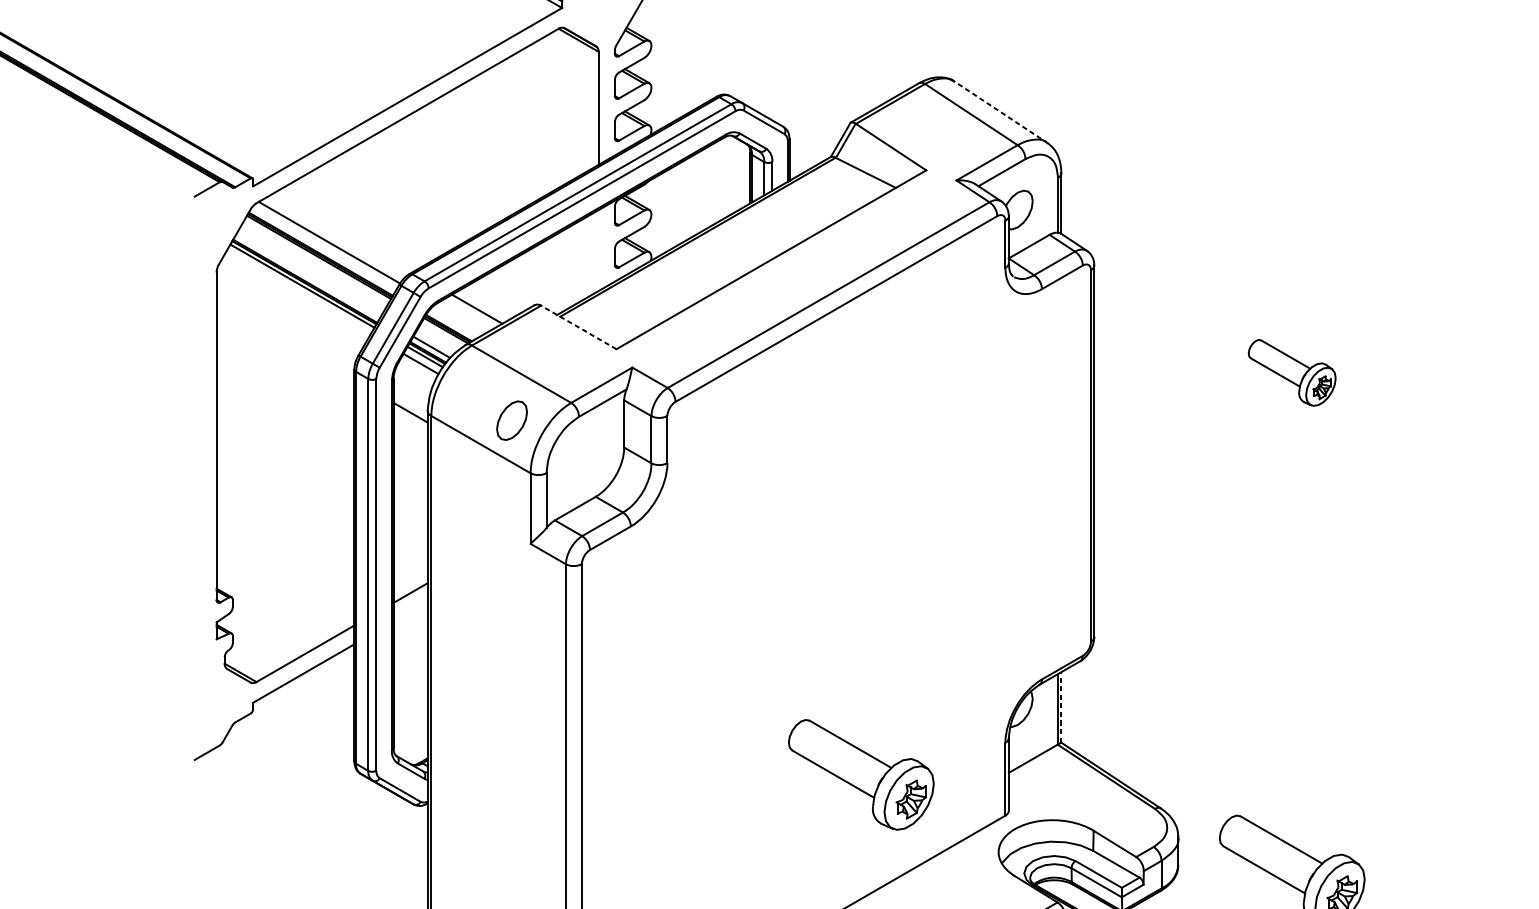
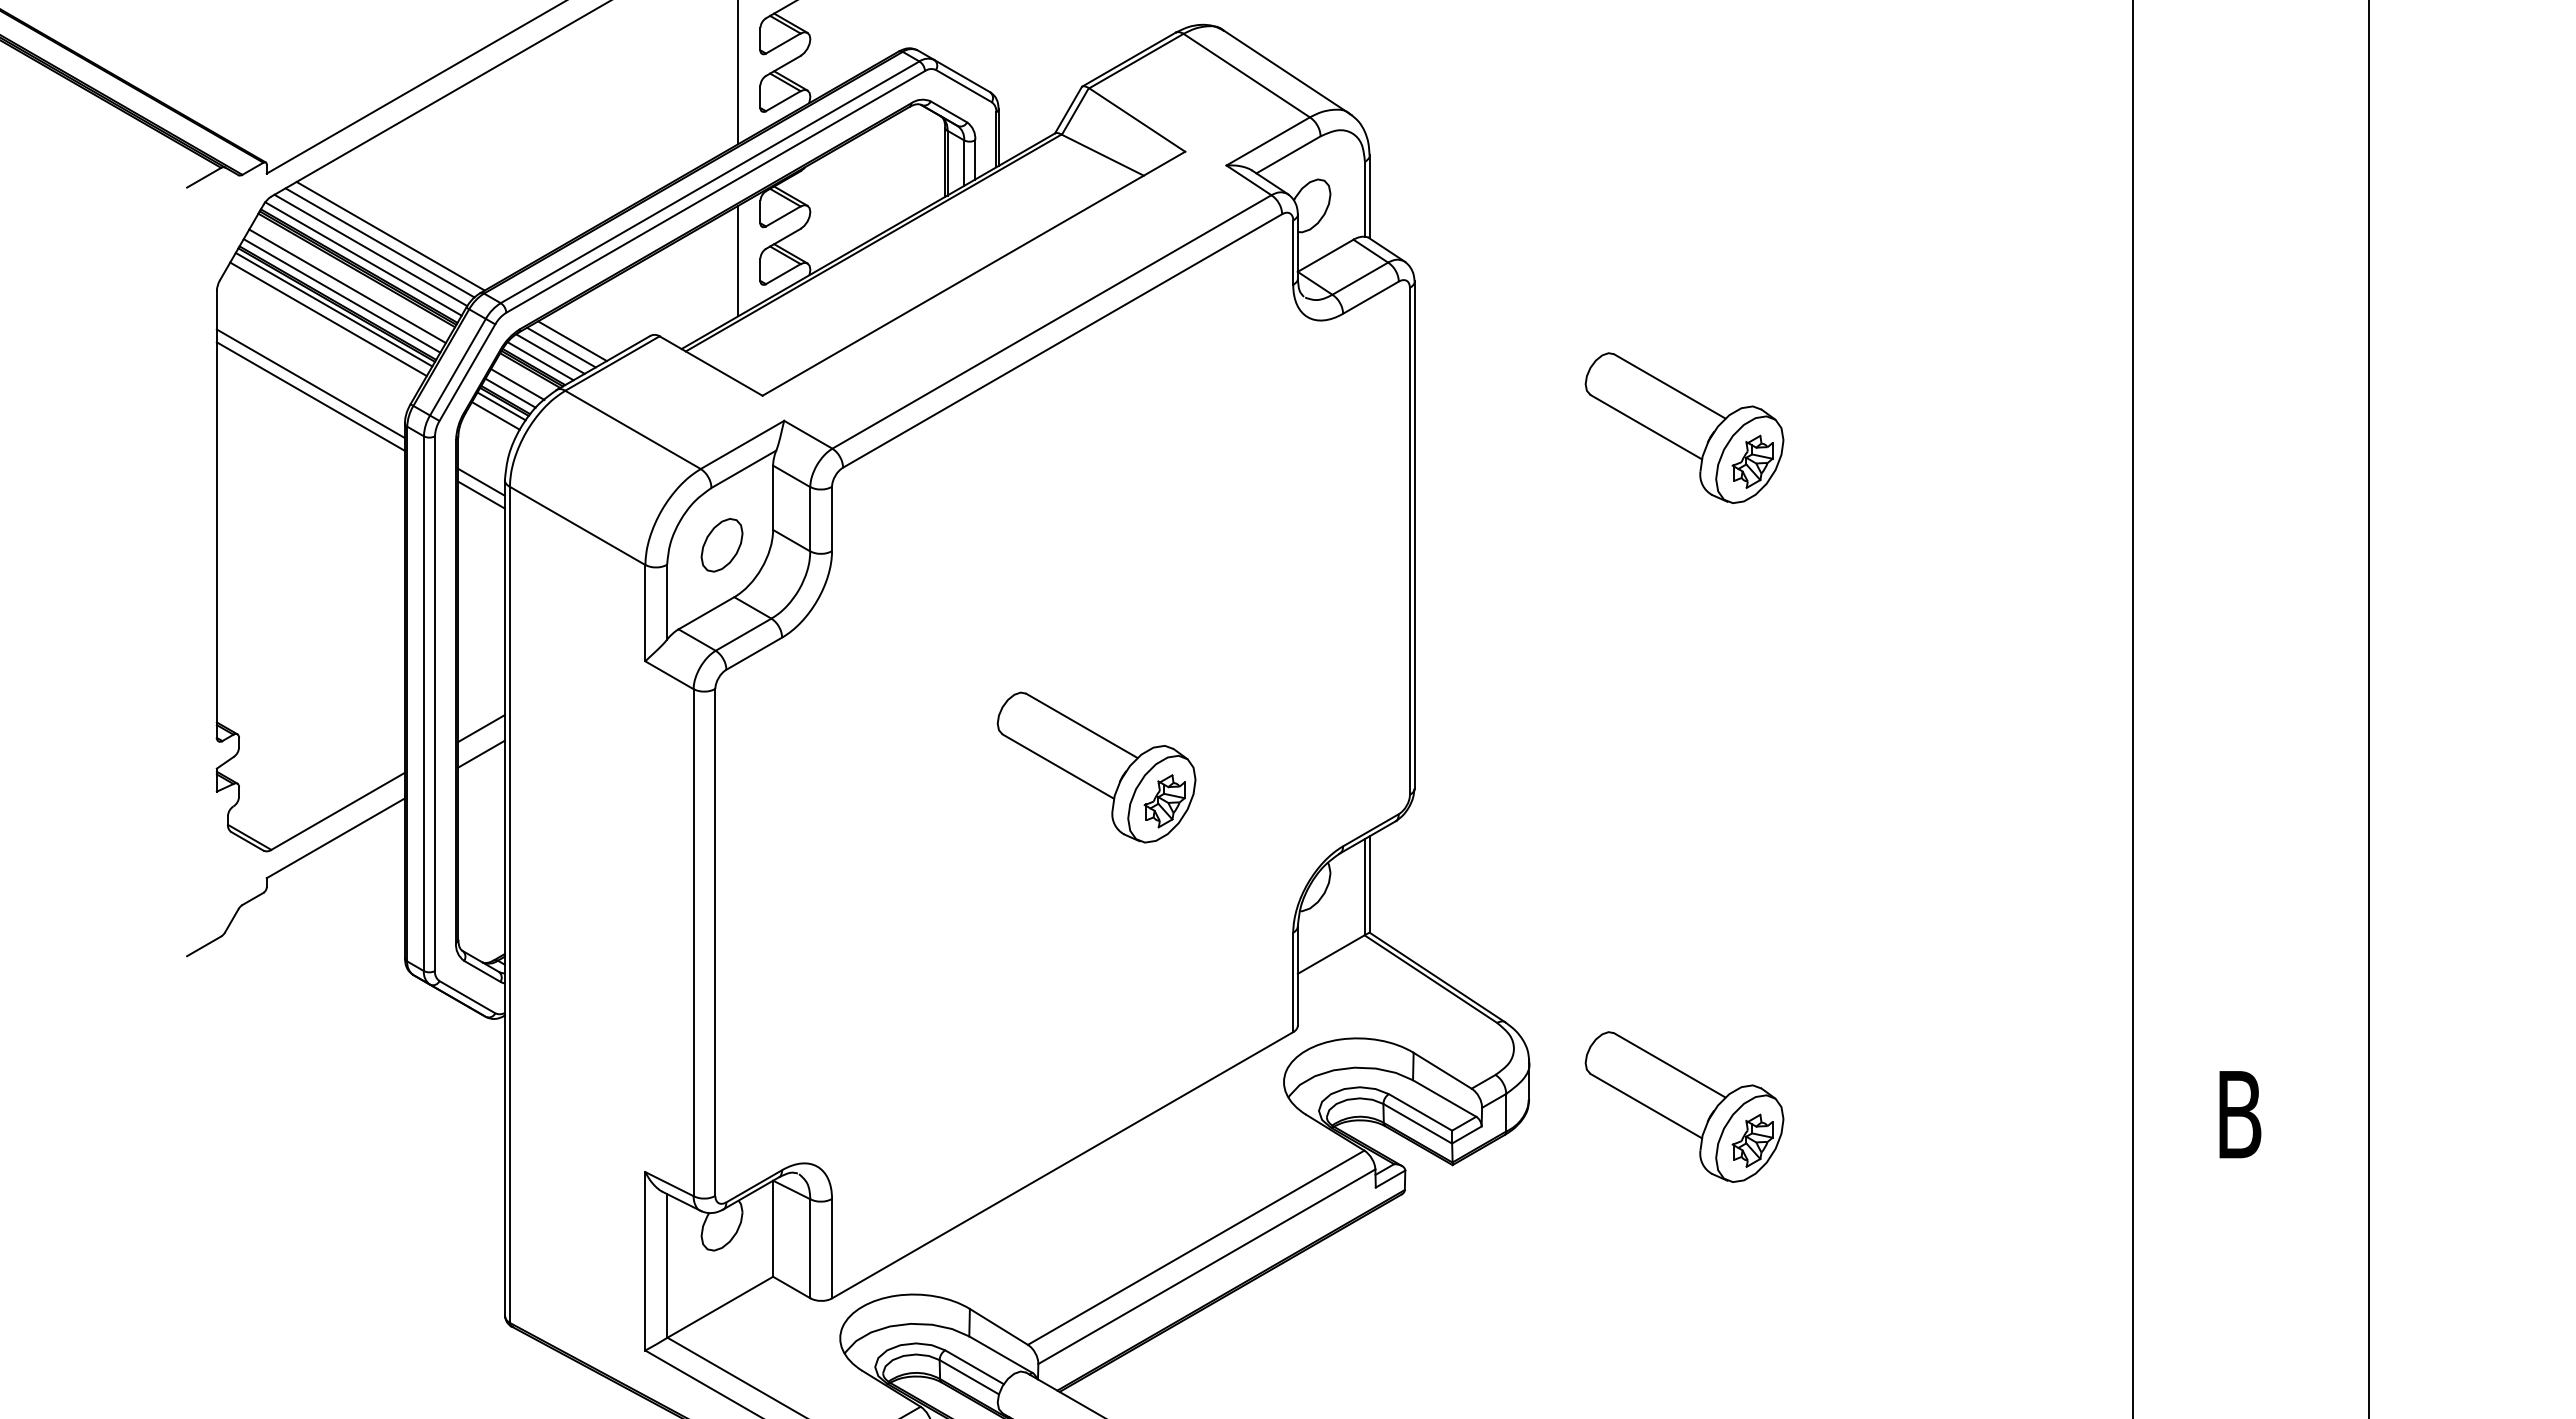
line: (1000, 112) -> (1286, 72), dashed -> solid
line: (343, 231) -> (390, 235), added
line: (335, 236) -> (379, 242), added
line: (324, 248) -> (363, 258), added
line: (598, 250) -> (738, 260), added
line: (312, 269) -> (347, 286), added
line: (307, 275) -> (341, 295), added
line: (298, 293) -> (328, 319), added
line: (469, 313) -> (561, 347), added
line: (461, 318) -> (550, 353), added
line: (453, 324) -> (540, 361), added
line: (578, 327) -> (710, 365), dashed -> solid
line: (285, 340) -> (310, 383), added
line: (436, 340) -> (517, 384), added
line: (285, 349) -> (310, 396), added
part: (1292, 372) -> (1684, 427), size x1.67
part: (511, 420) -> (721, 545), moved
line: (410, 421) -> (481, 494), added
line: (410, 611) -> (481, 753), added
line: (1061, 707) -> (1369, 884), dashed -> solid
part: (861, 774) -> (1096, 767), moved

